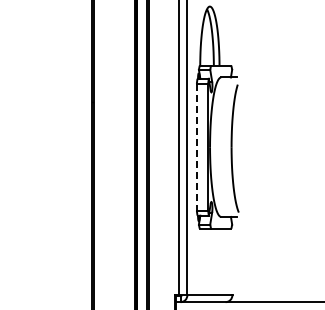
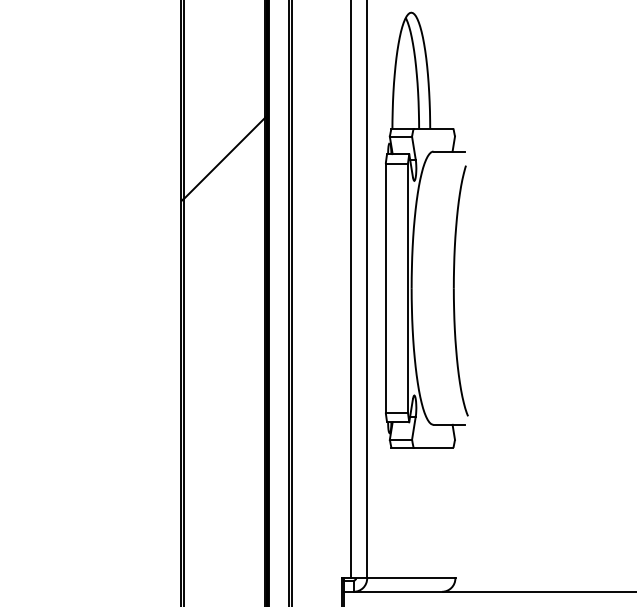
hatch: (114, 80) -> (224, 157), added
line: (196, 147) -> (385, 288), dashed -> solid

